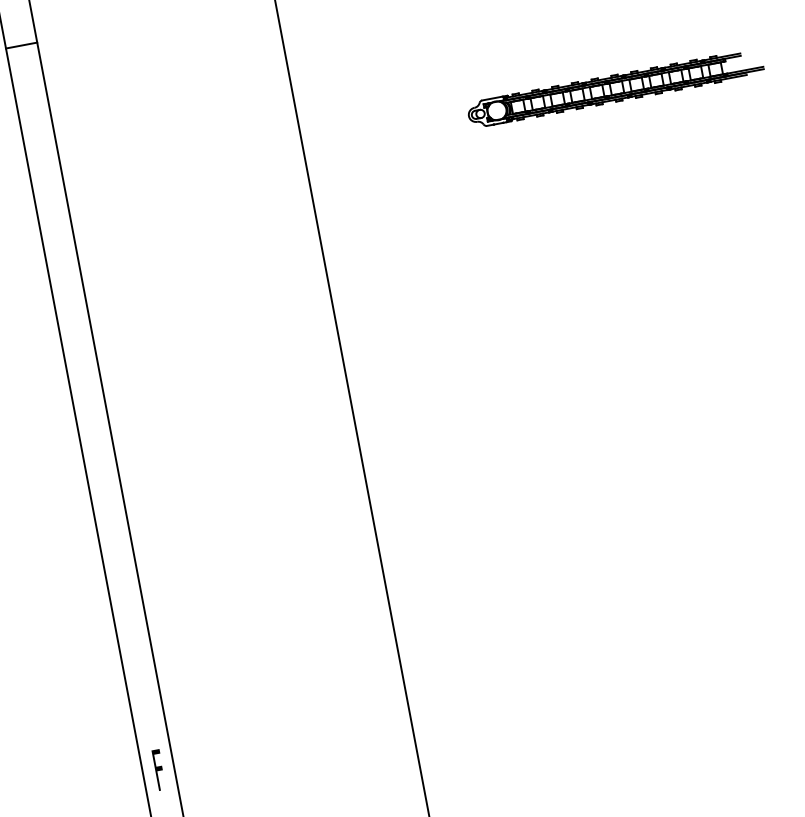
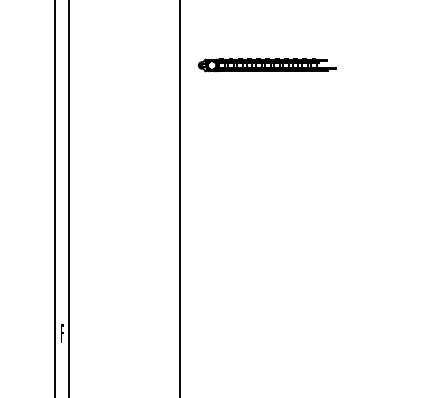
part: (616, 88) -> (267, 65), moved

